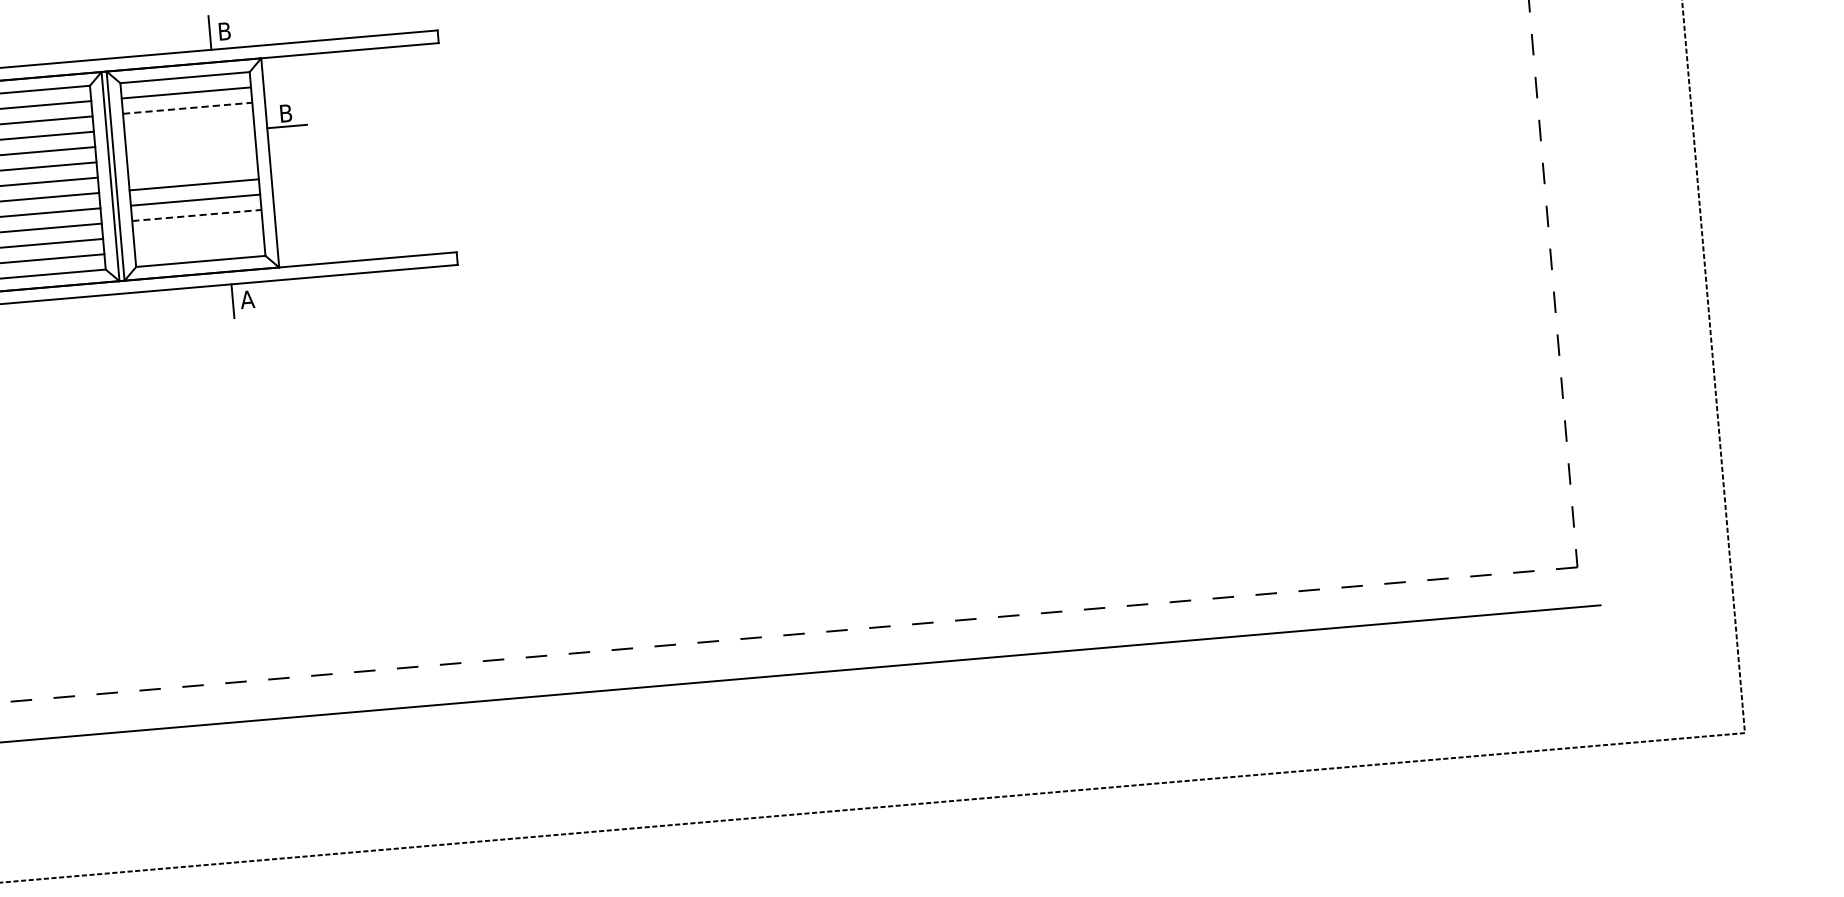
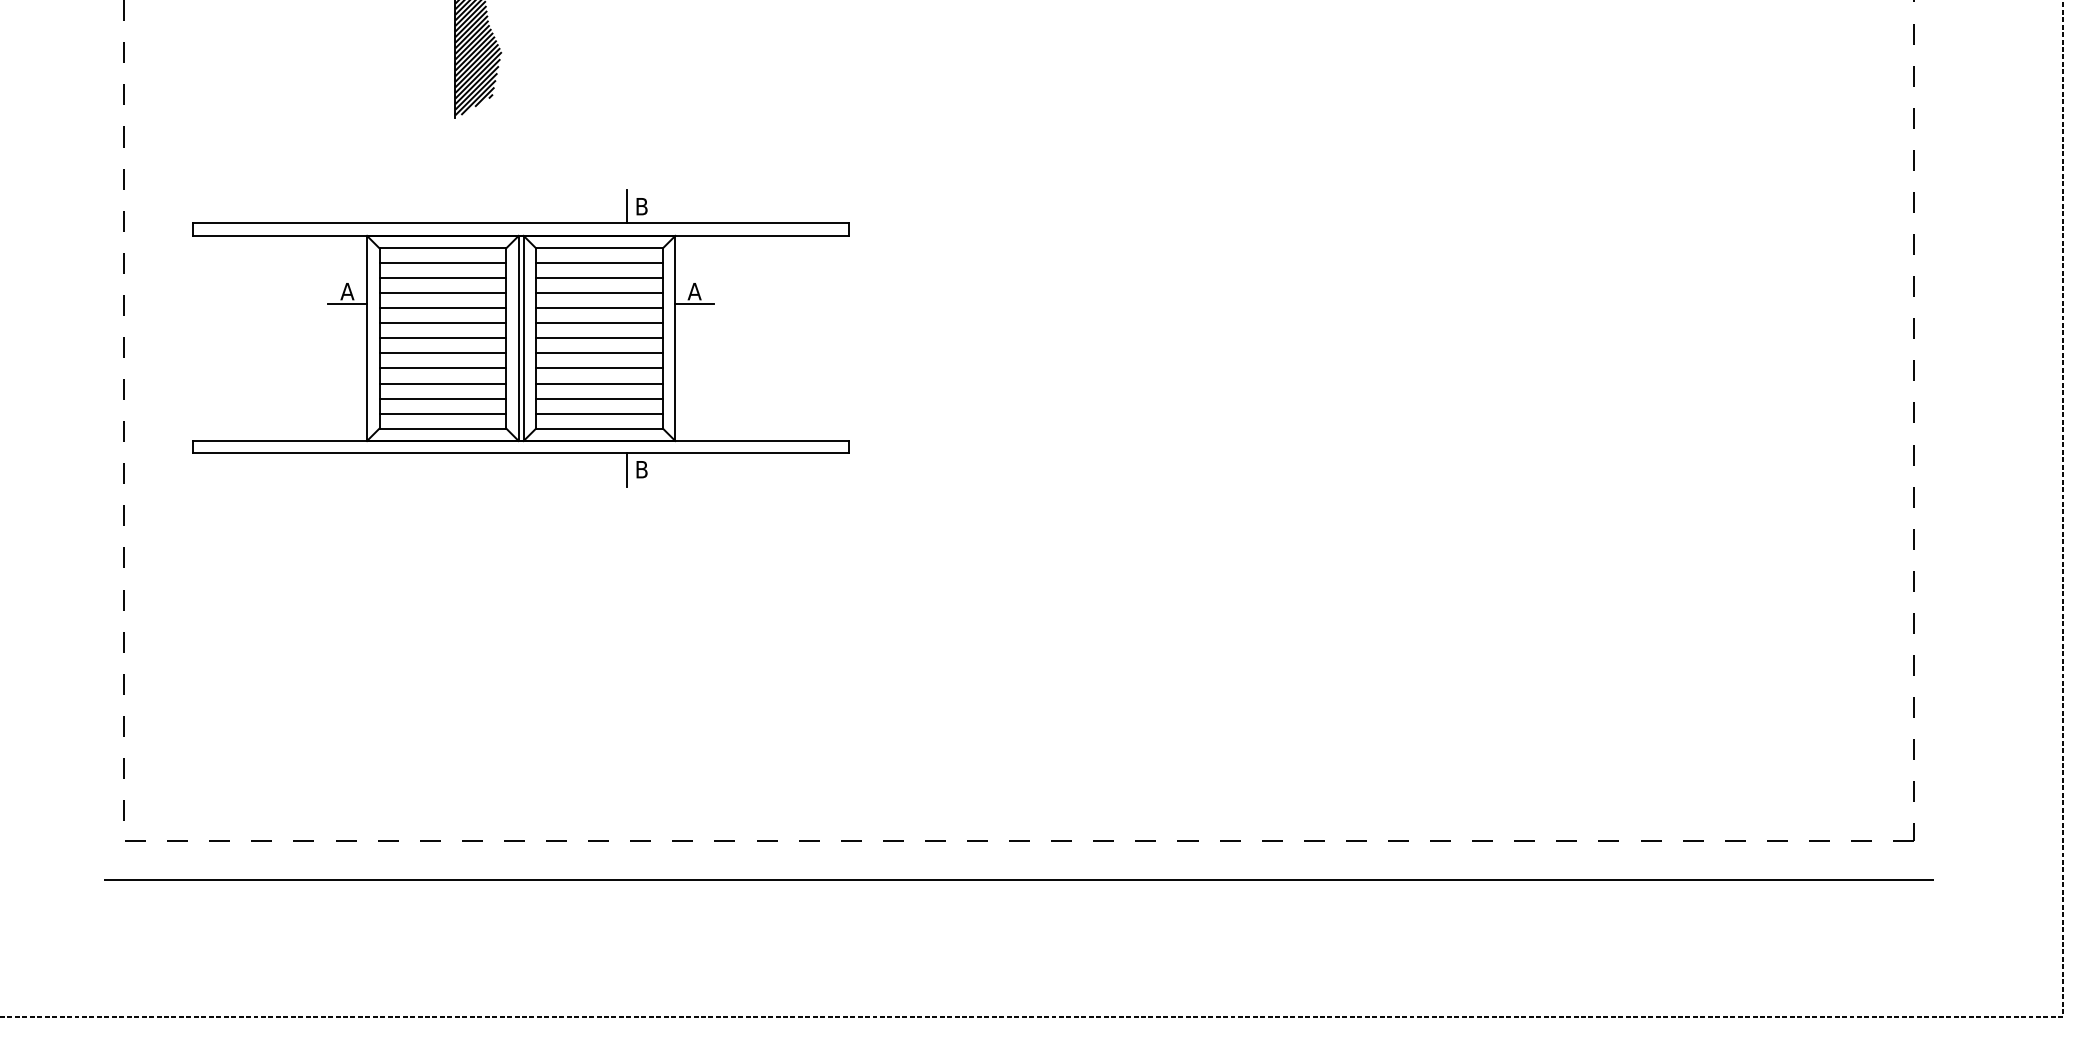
line: (188, 108) -> (600, 278), dashed -> solid
text: (285, 113) -> (694, 291), B -> A
line: (188, 123) -> (599, 293), added
line: (190, 138) -> (599, 308), added
line: (191, 154) -> (599, 323), added
line: (192, 169) -> (599, 338), added
line: (197, 215) -> (600, 383), dashed -> solid
line: (198, 230) -> (599, 398), added
line: (199, 246) -> (599, 413), added
text: (247, 299) -> (641, 469), A -> B

